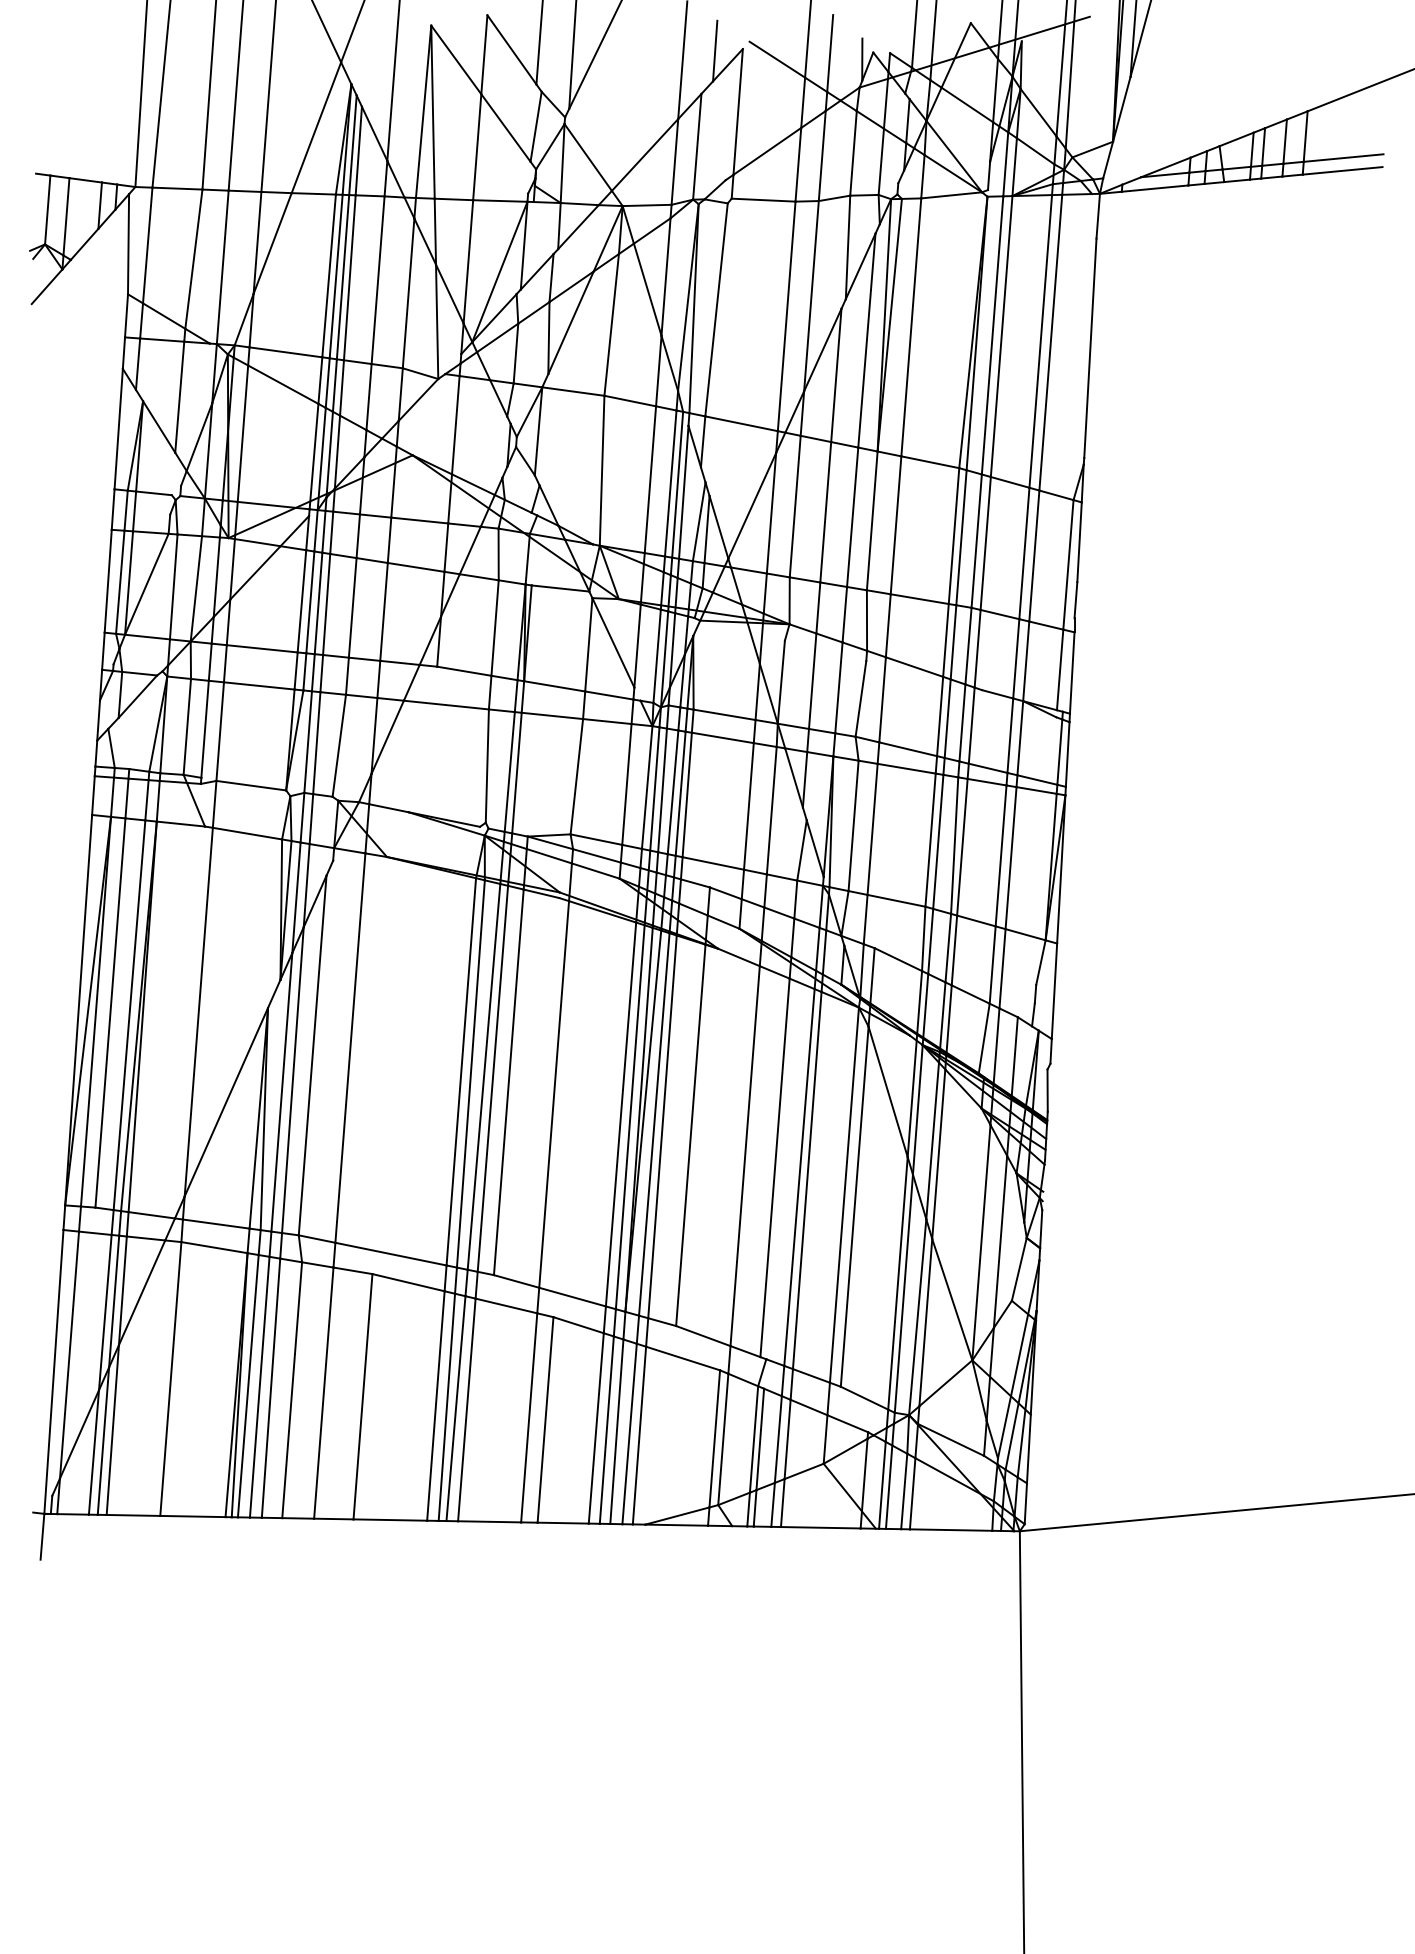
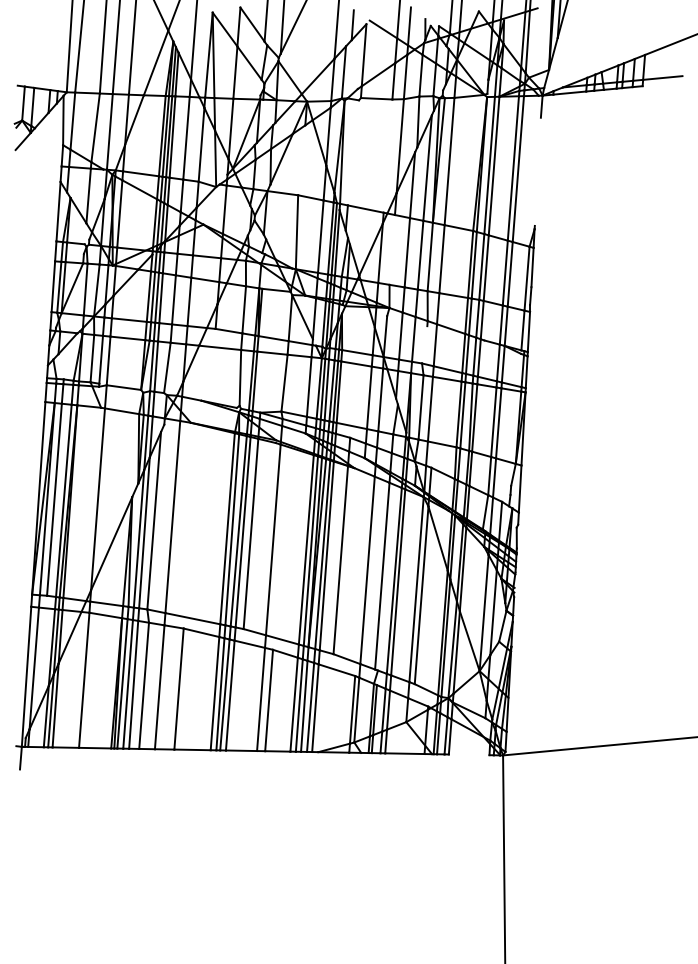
line: (1340, 171) -> (661, 84), removed
line: (714, 309) -> (352, 152), removed
line: (785, 315) -> (387, 155), removed
line: (611, 325) -> (301, 160), removed
line: (1089, 347) -> (537, 171), removed
line: (793, 505) -> (391, 249), removed
line: (860, 698) -> (424, 344), removed
line: (949, 1529) -> (468, 754), removed

